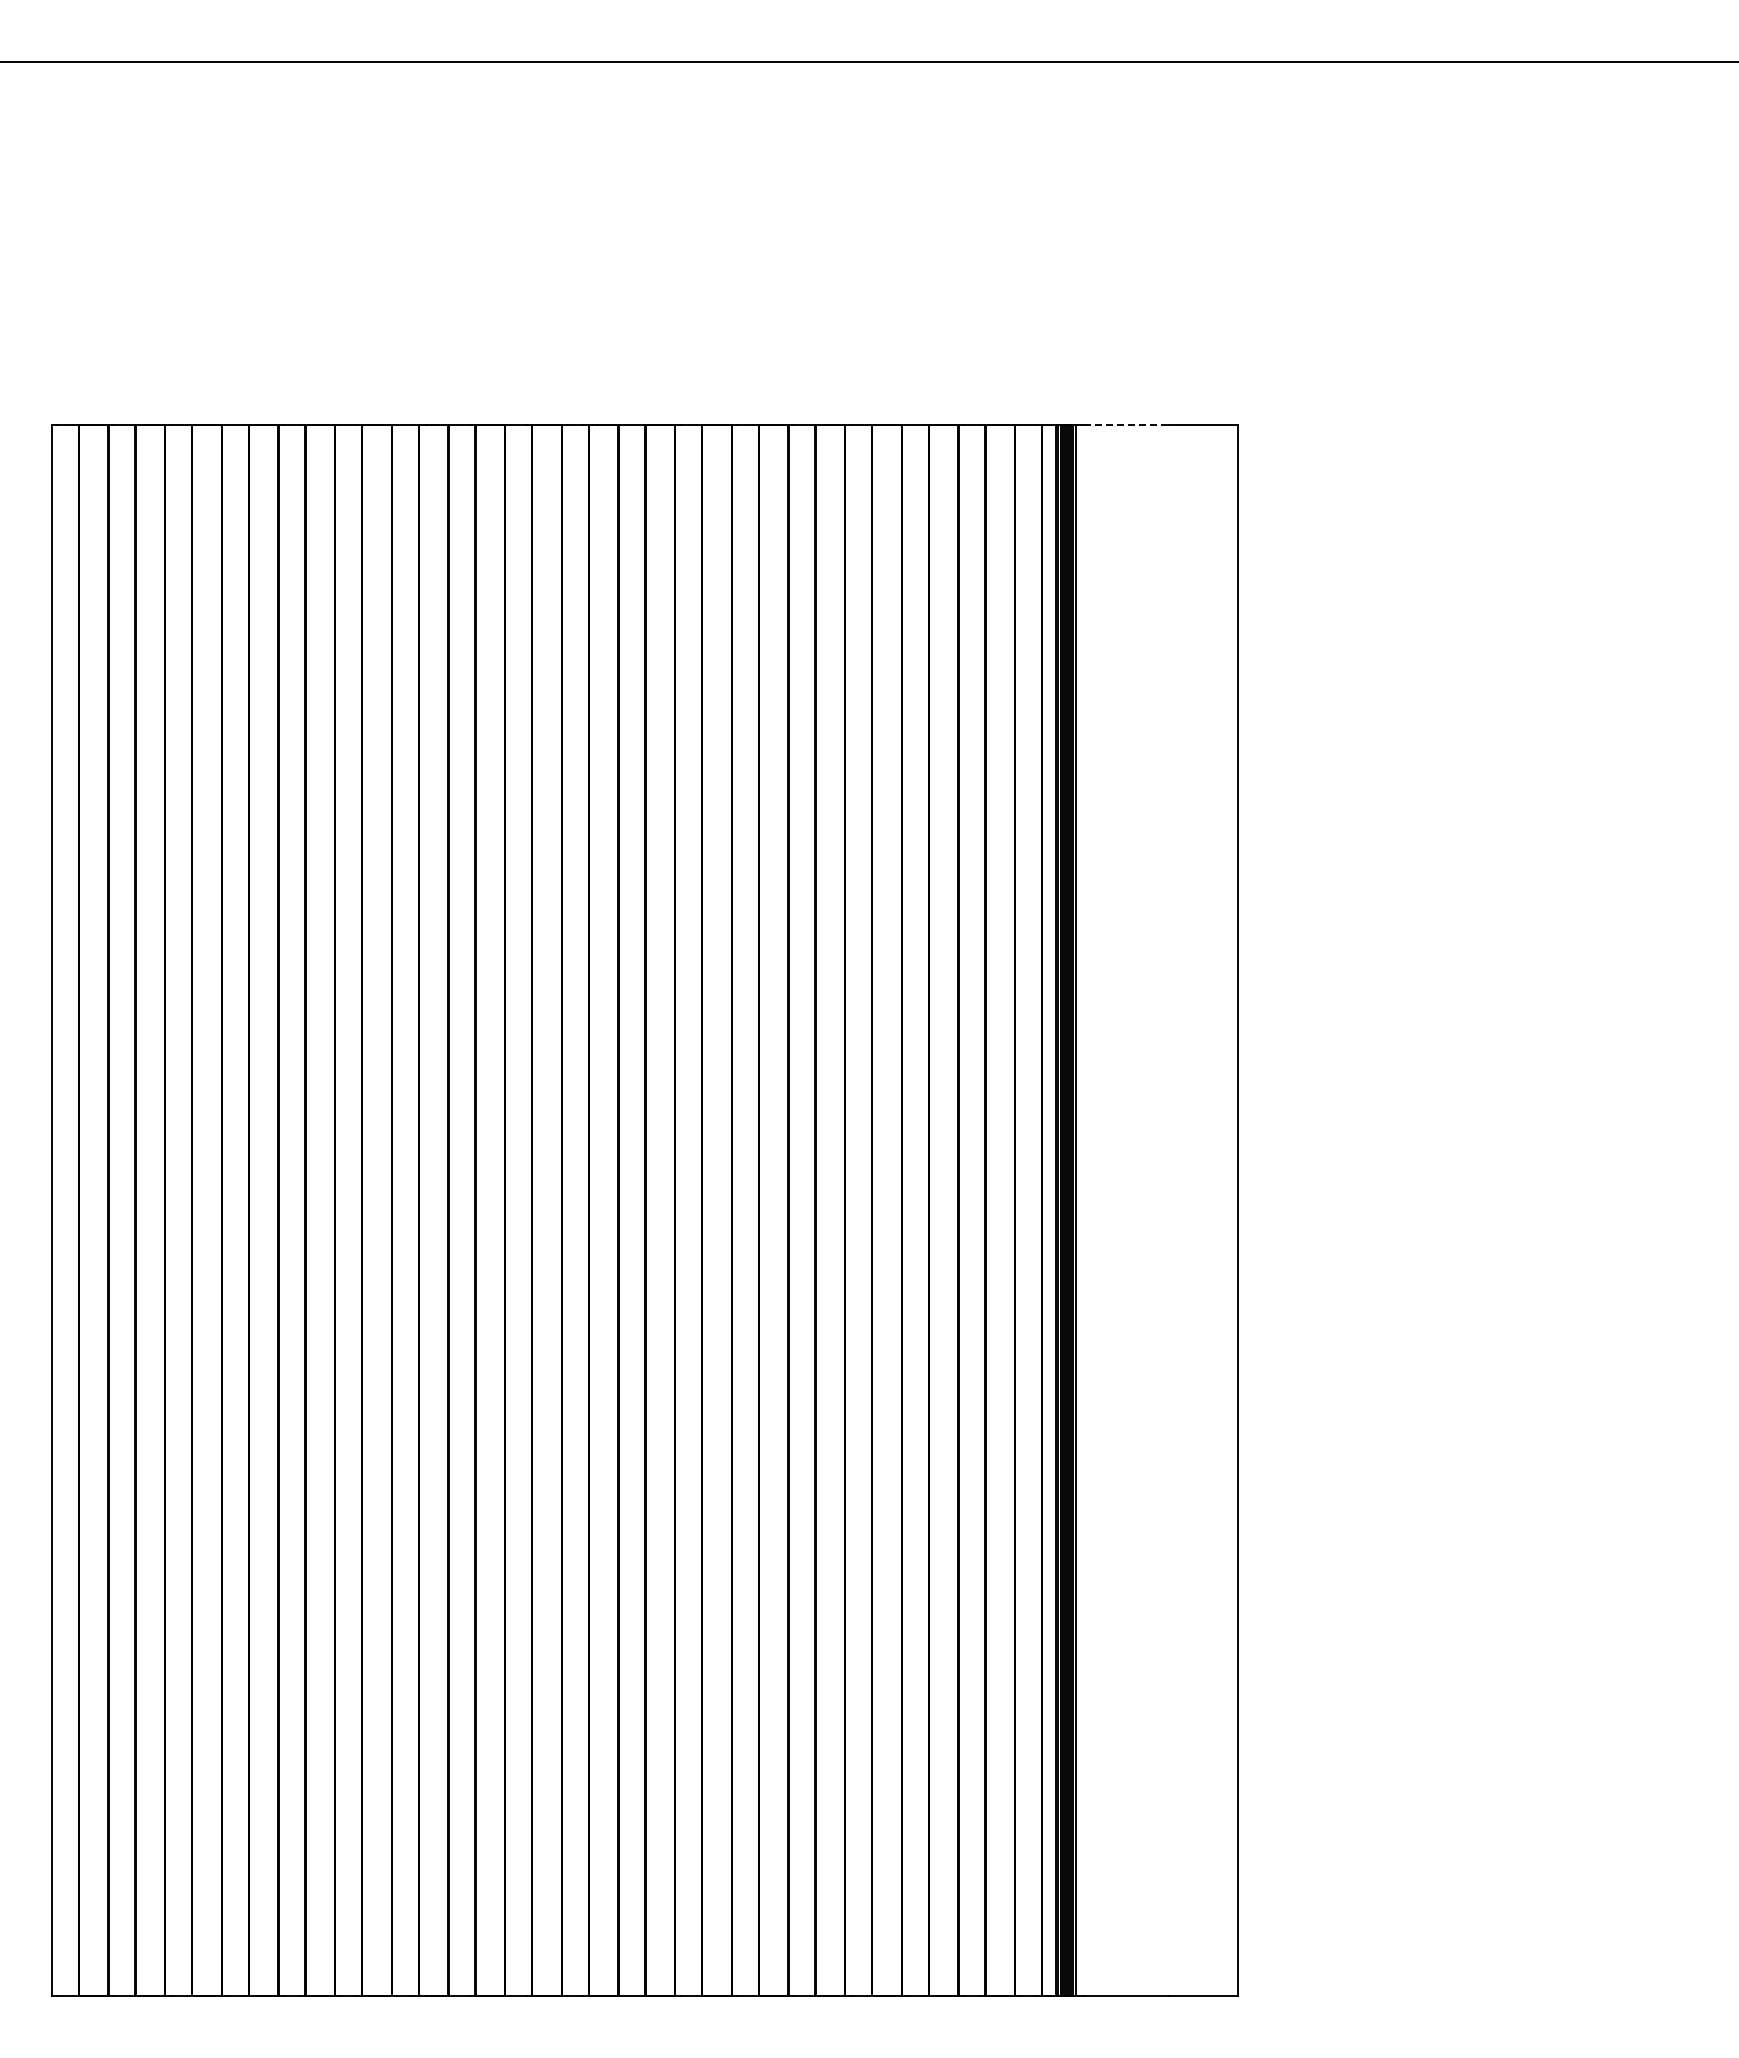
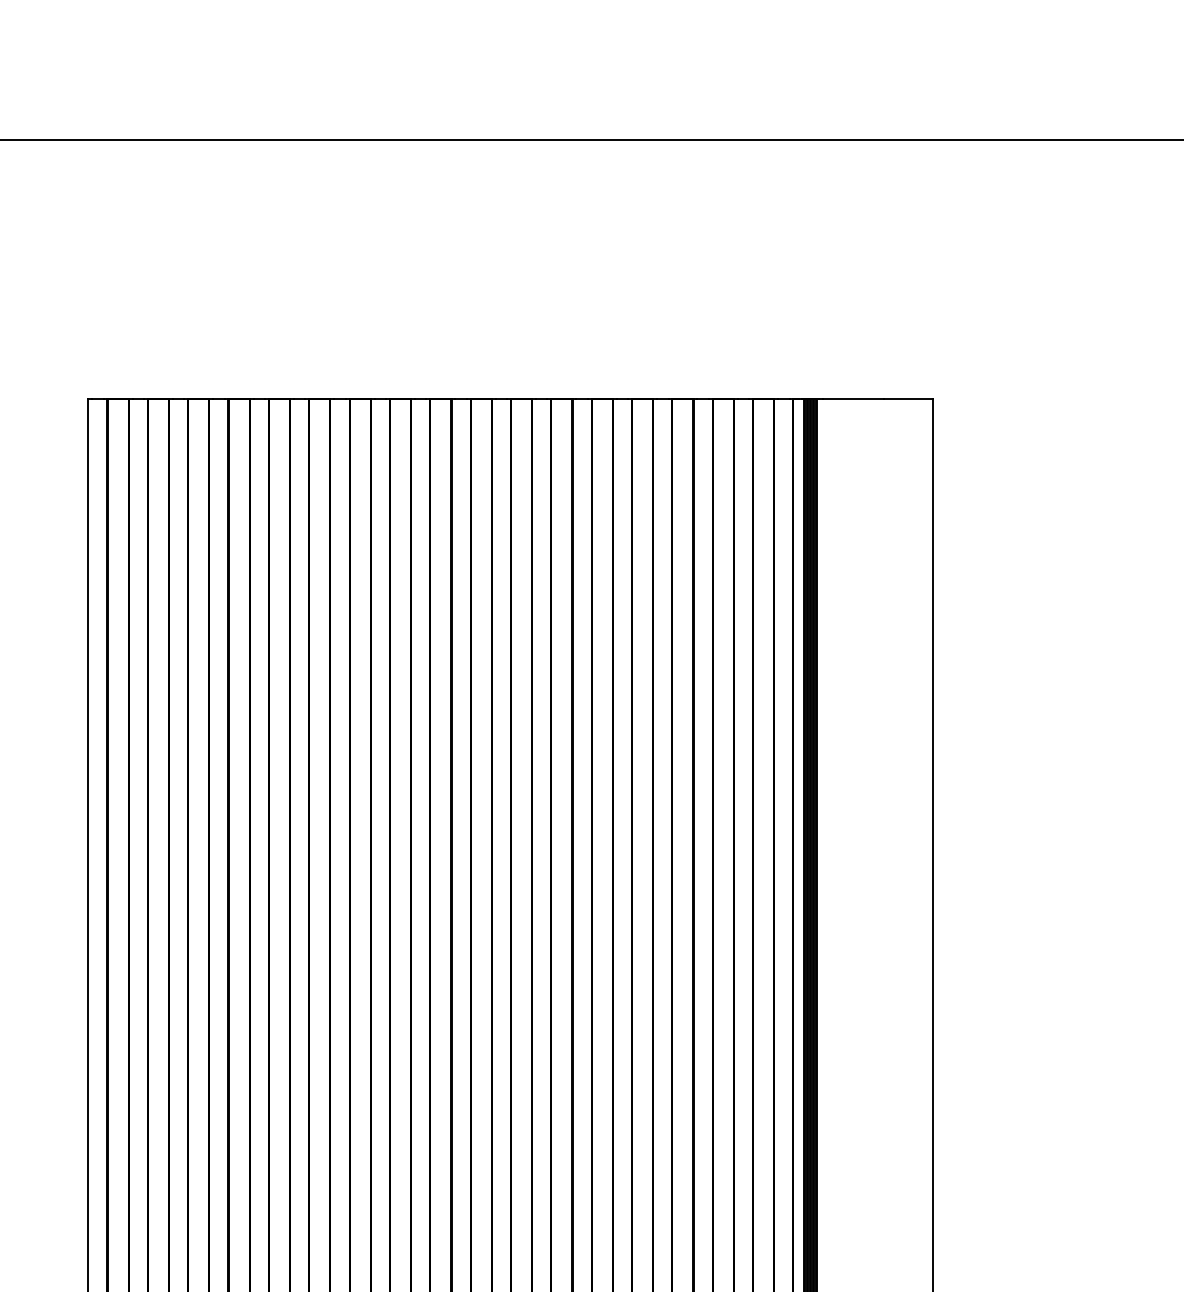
line: (1126, 424) -> (853, 398), dashed -> solid

